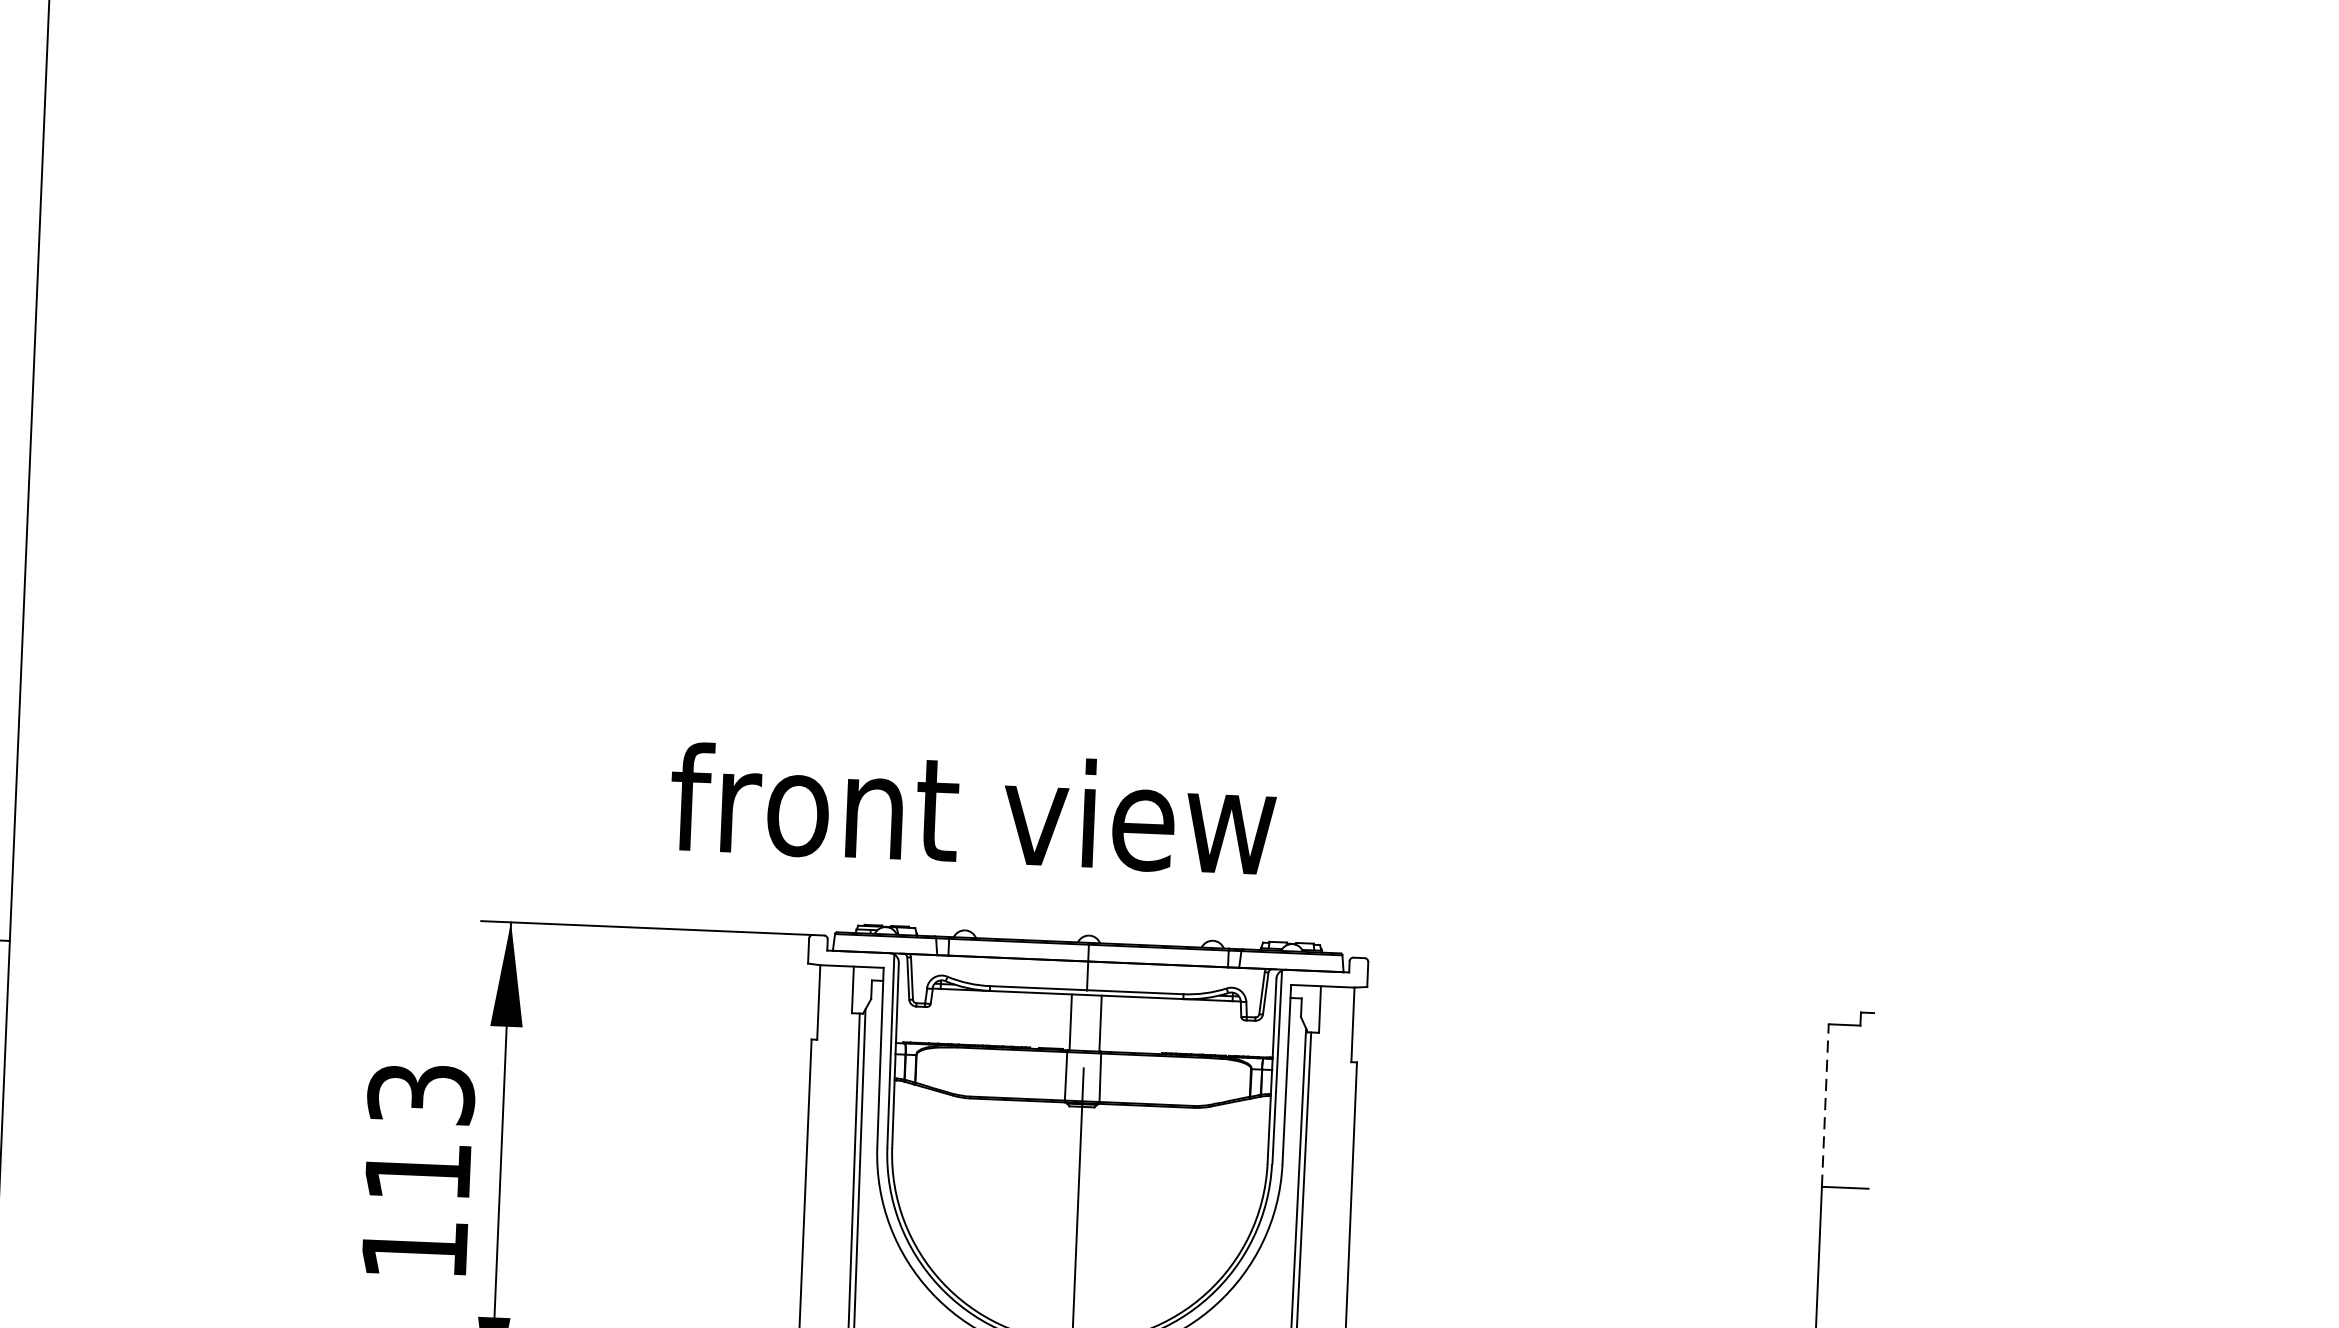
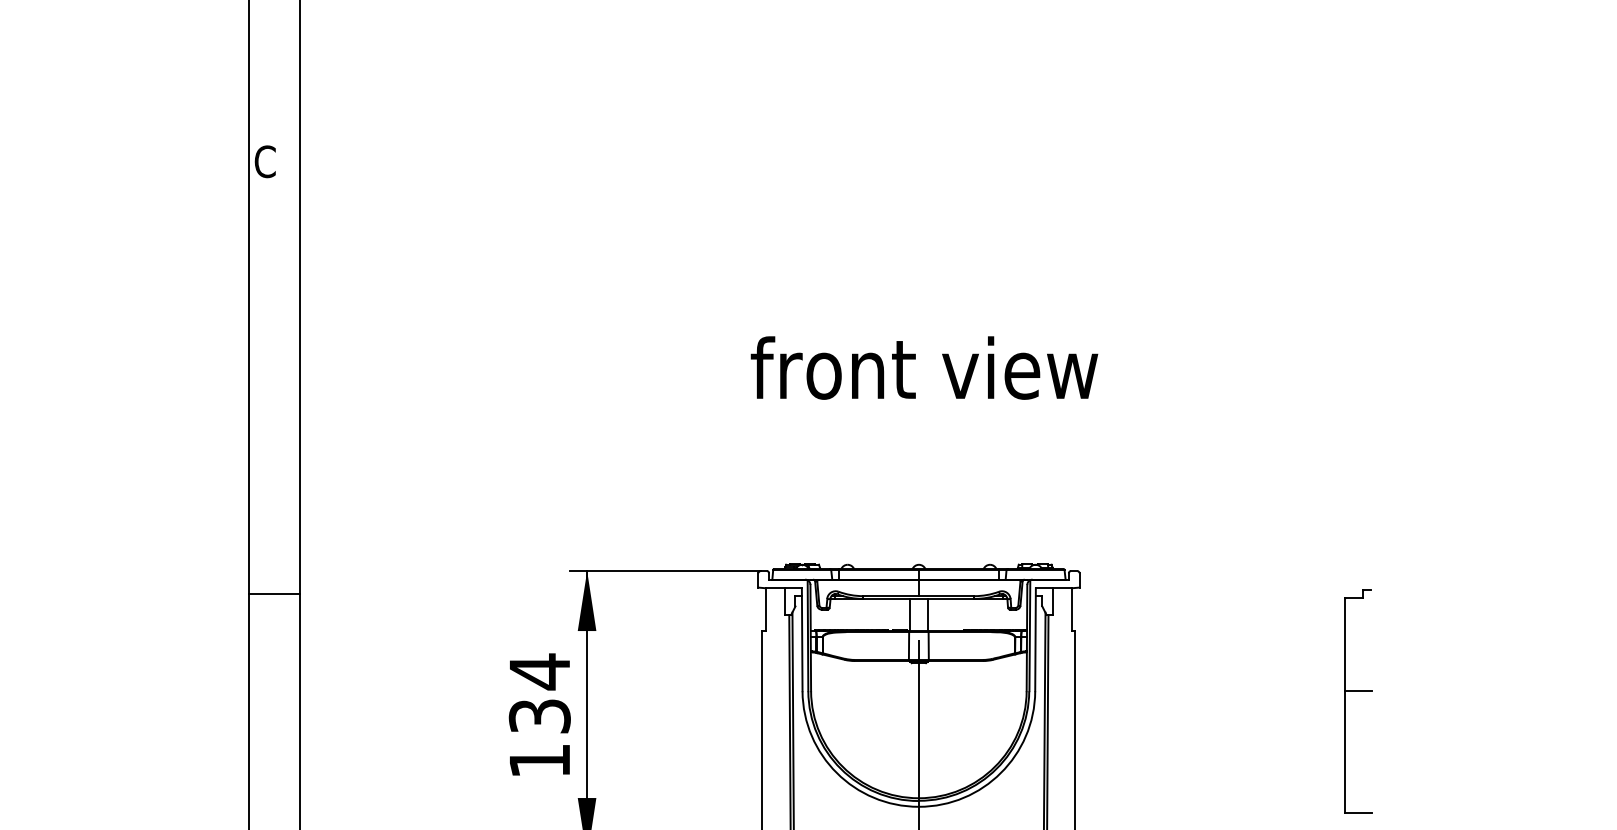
text: (973, 808) -> (924, 367), moved
line: (1824, 1105) -> (1344, 644), dashed -> solid
text: (419, 1132) -> (539, 693), 113 -> 134

